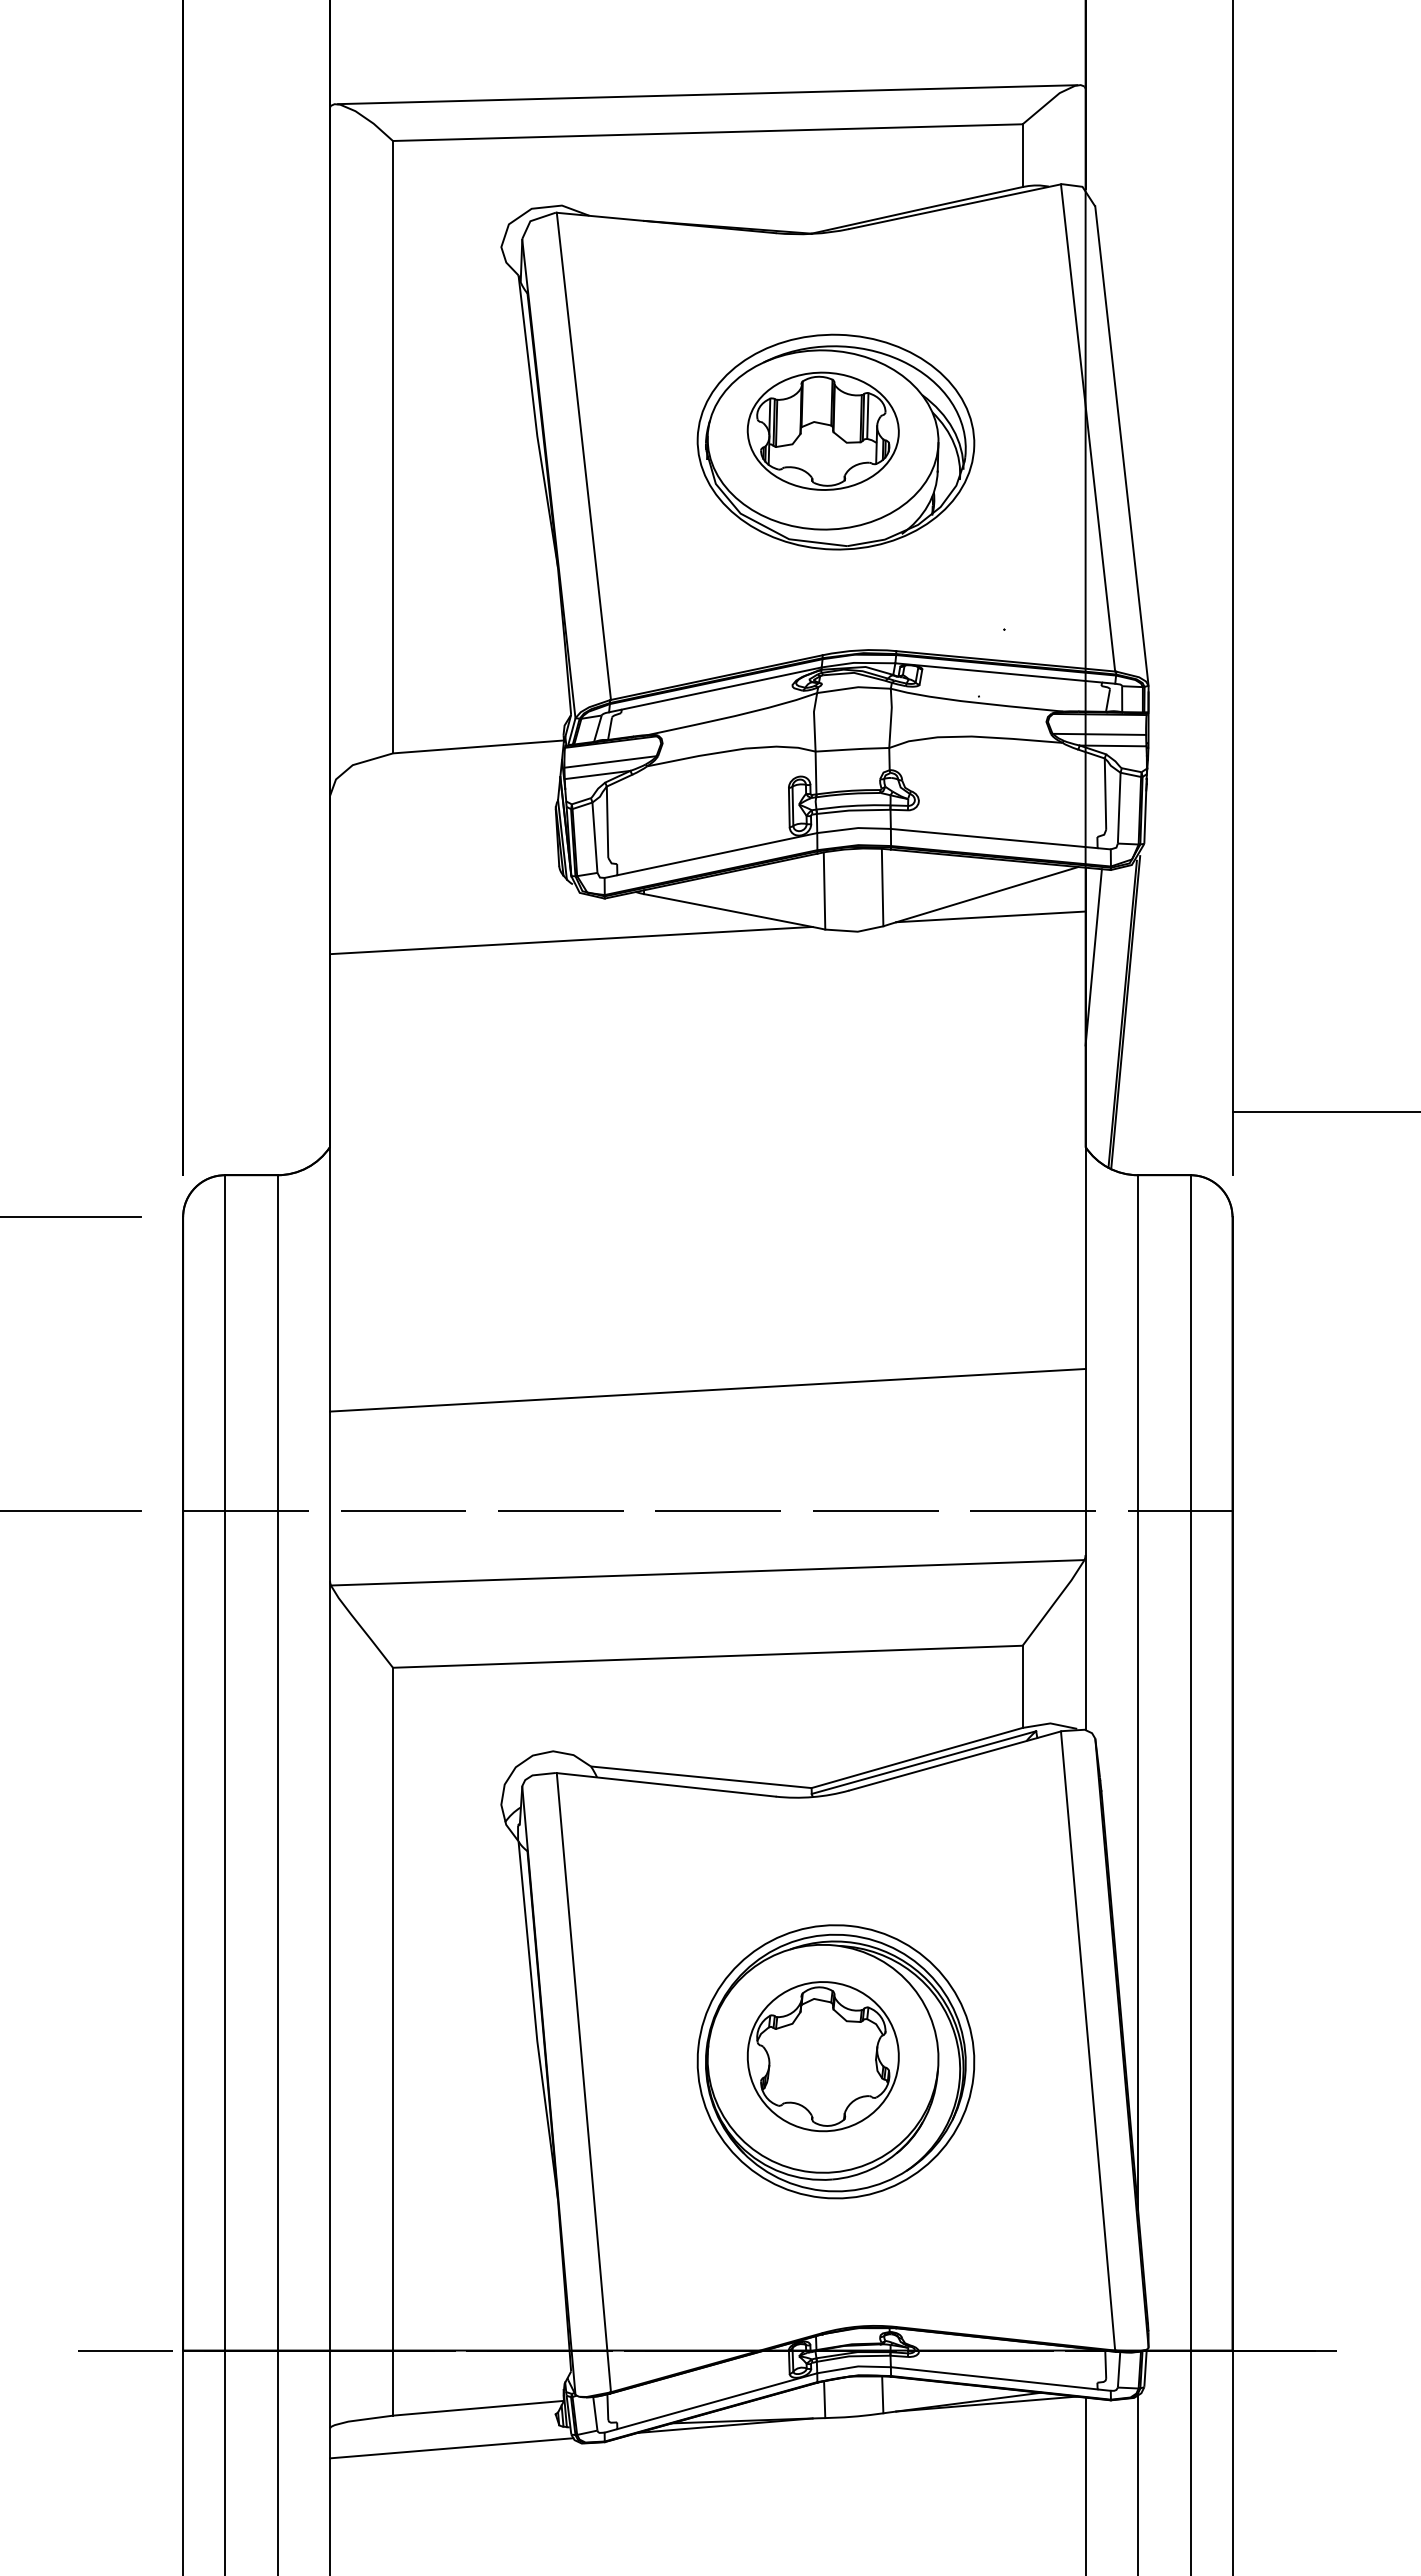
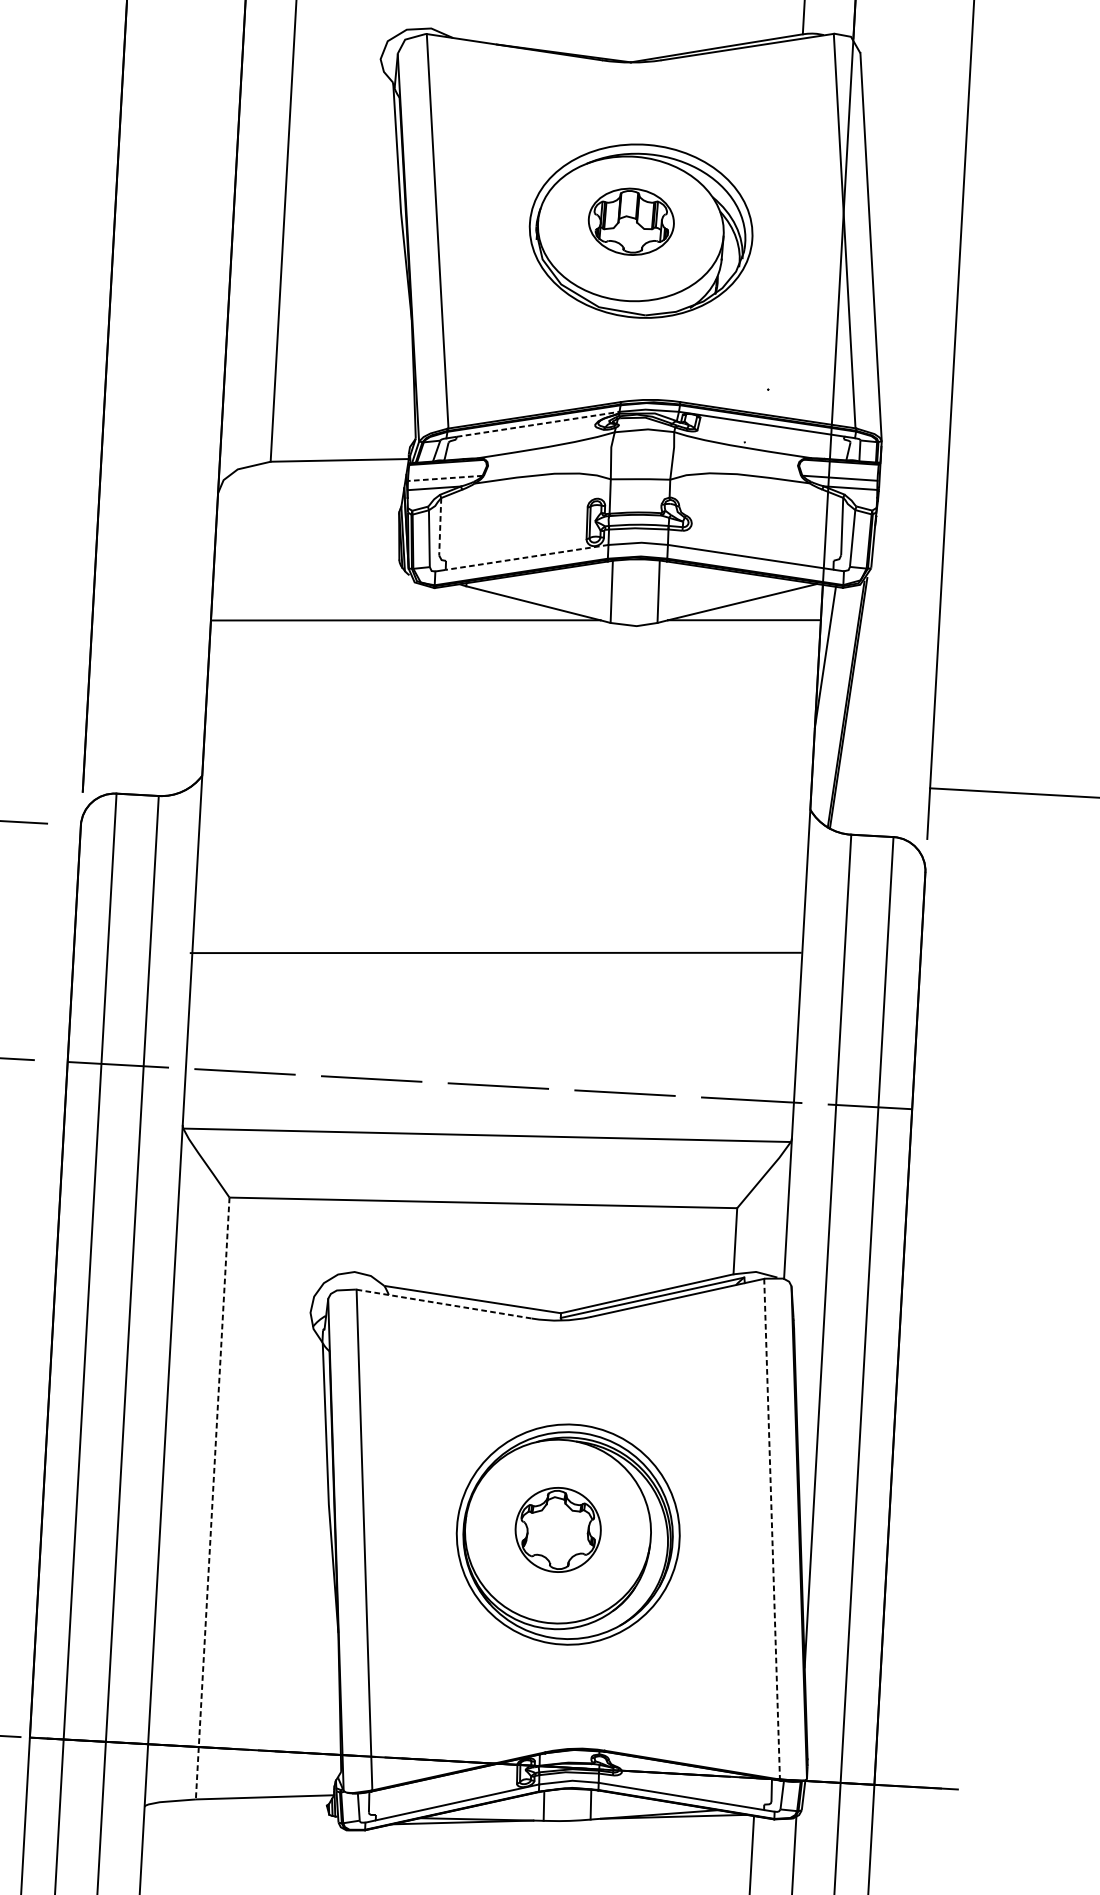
part: (822, 430) -> (630, 221), size x0.7
line: (722, 688) -> (538, 424), solid -> dashed
line: (610, 762) -> (445, 478), solid -> dashed
line: (607, 822) -> (440, 527), solid -> dashed
line: (716, 854) -> (526, 557), solid -> dashed
line: (707, 1389) -> (495, 952), moved
line: (666, 1784) -> (444, 1303), solid -> dashed
line: (1088, 2040) -> (772, 1528), solid -> dashed
line: (393, 2041) -> (213, 1498), solid -> dashed
part: (822, 2056) -> (557, 1529), size x0.7
line: (451, 2448) -> (241, 1828), removed

